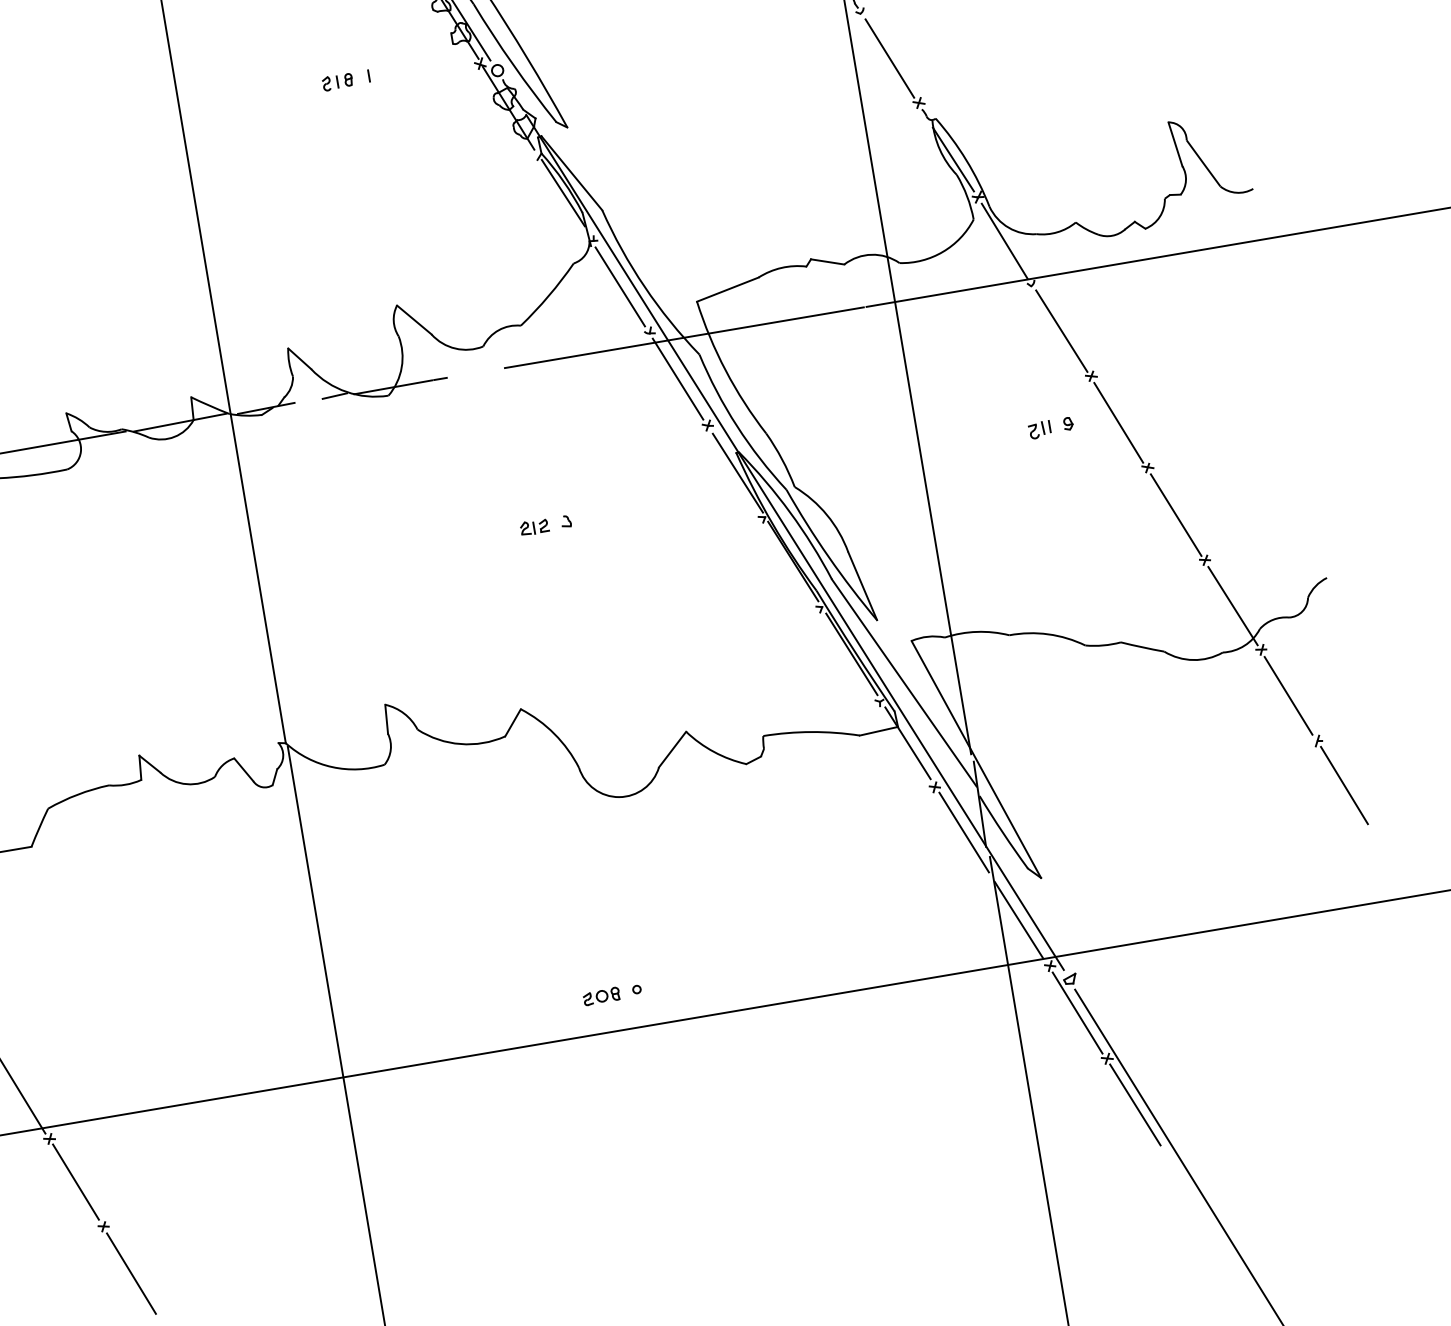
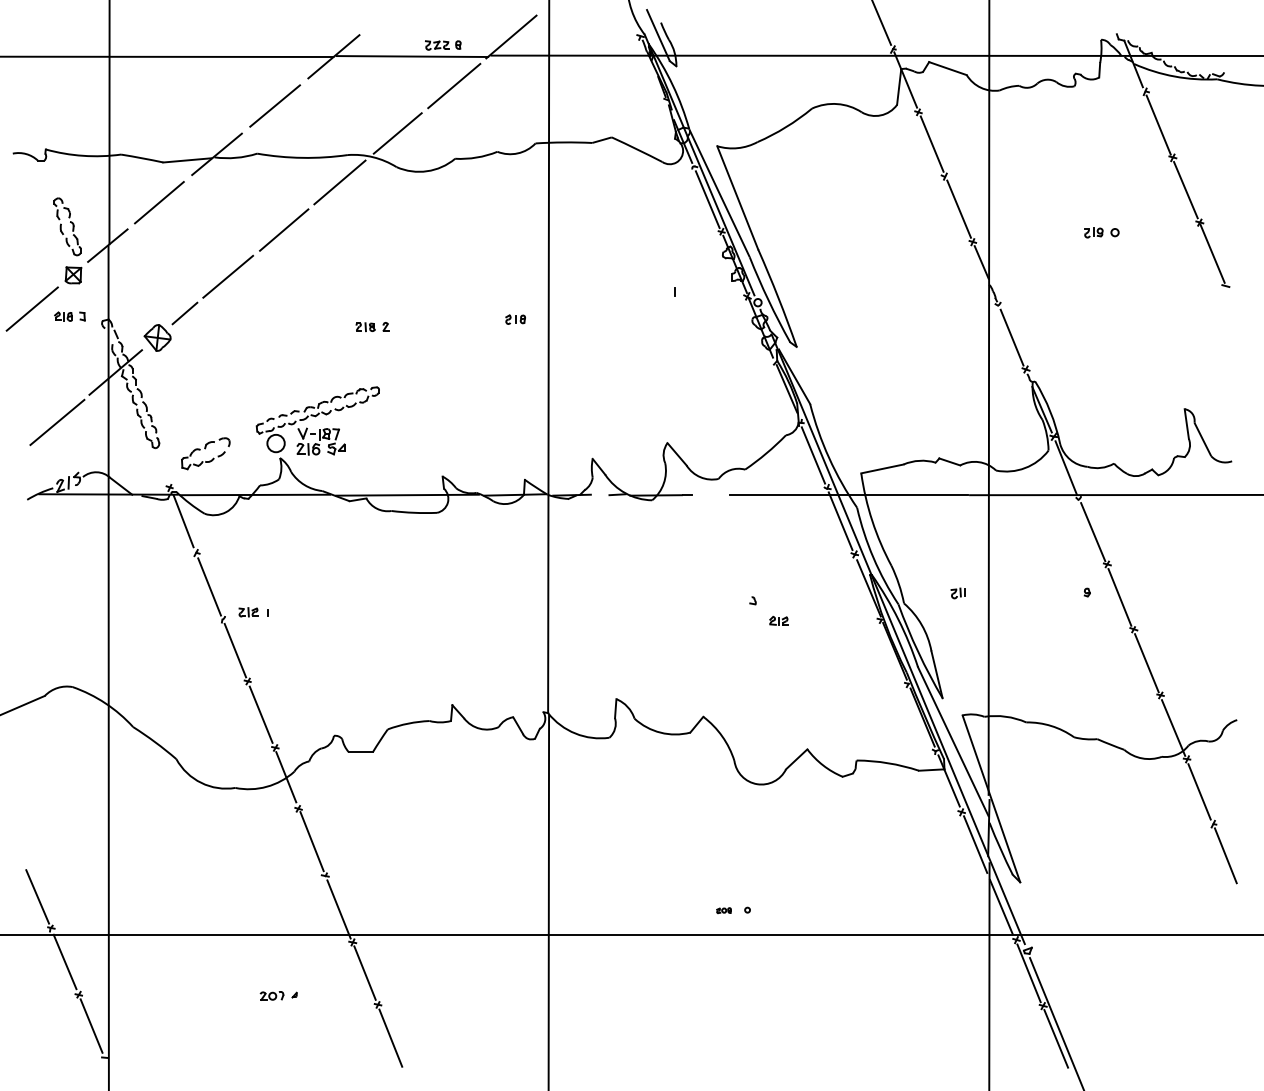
part: (337, 81) -> (515, 319), moved
part: (1038, 430) -> (957, 593), moved
part: (533, 526) -> (778, 620), moved
part: (600, 996) -> (723, 910), size x0.6

